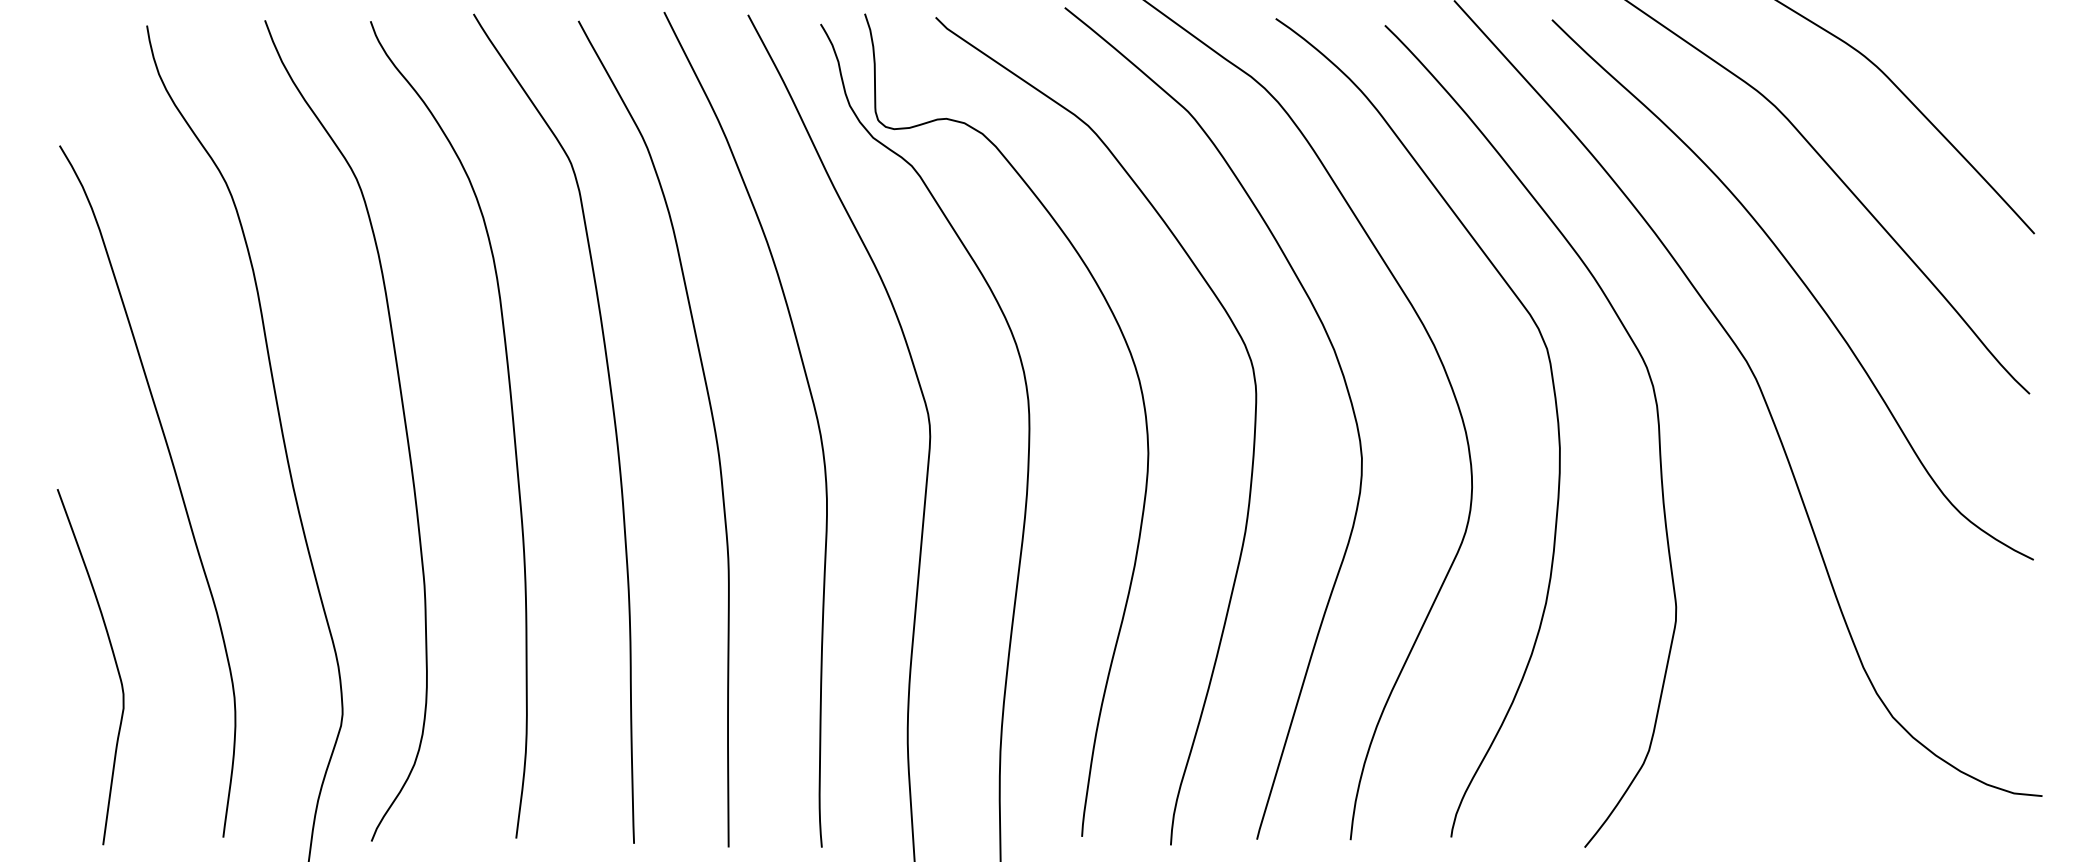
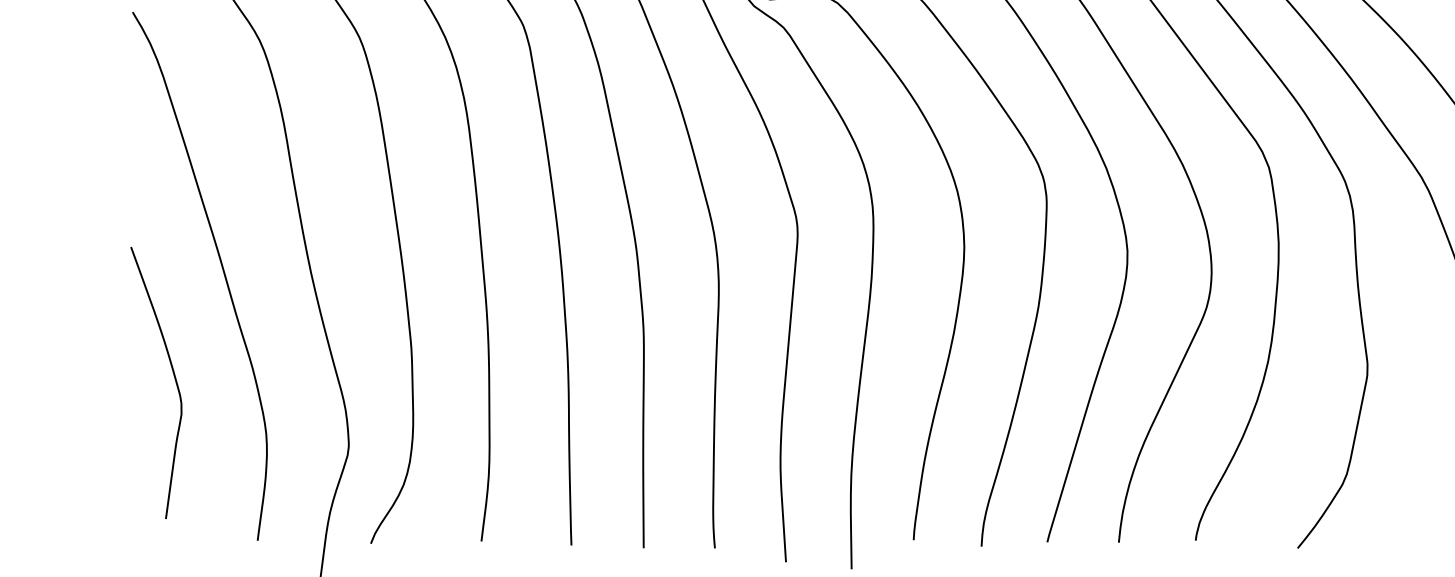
curve: (114, 661) -> (174, 378), moved

